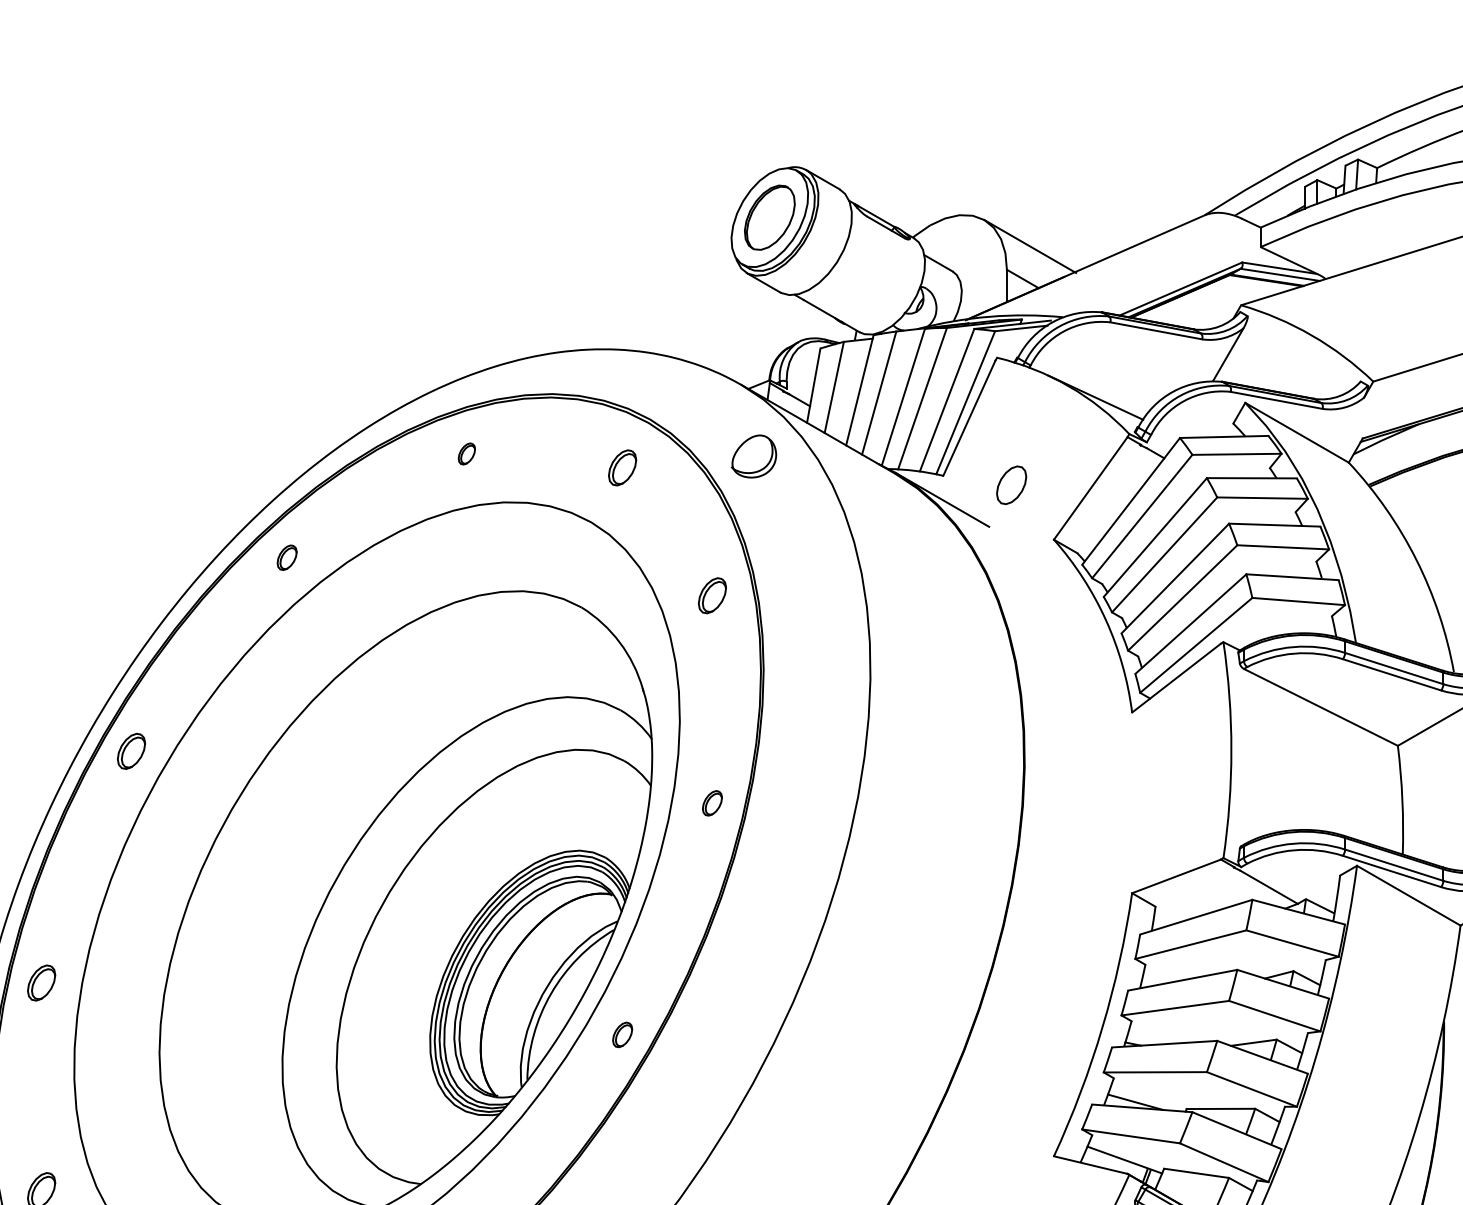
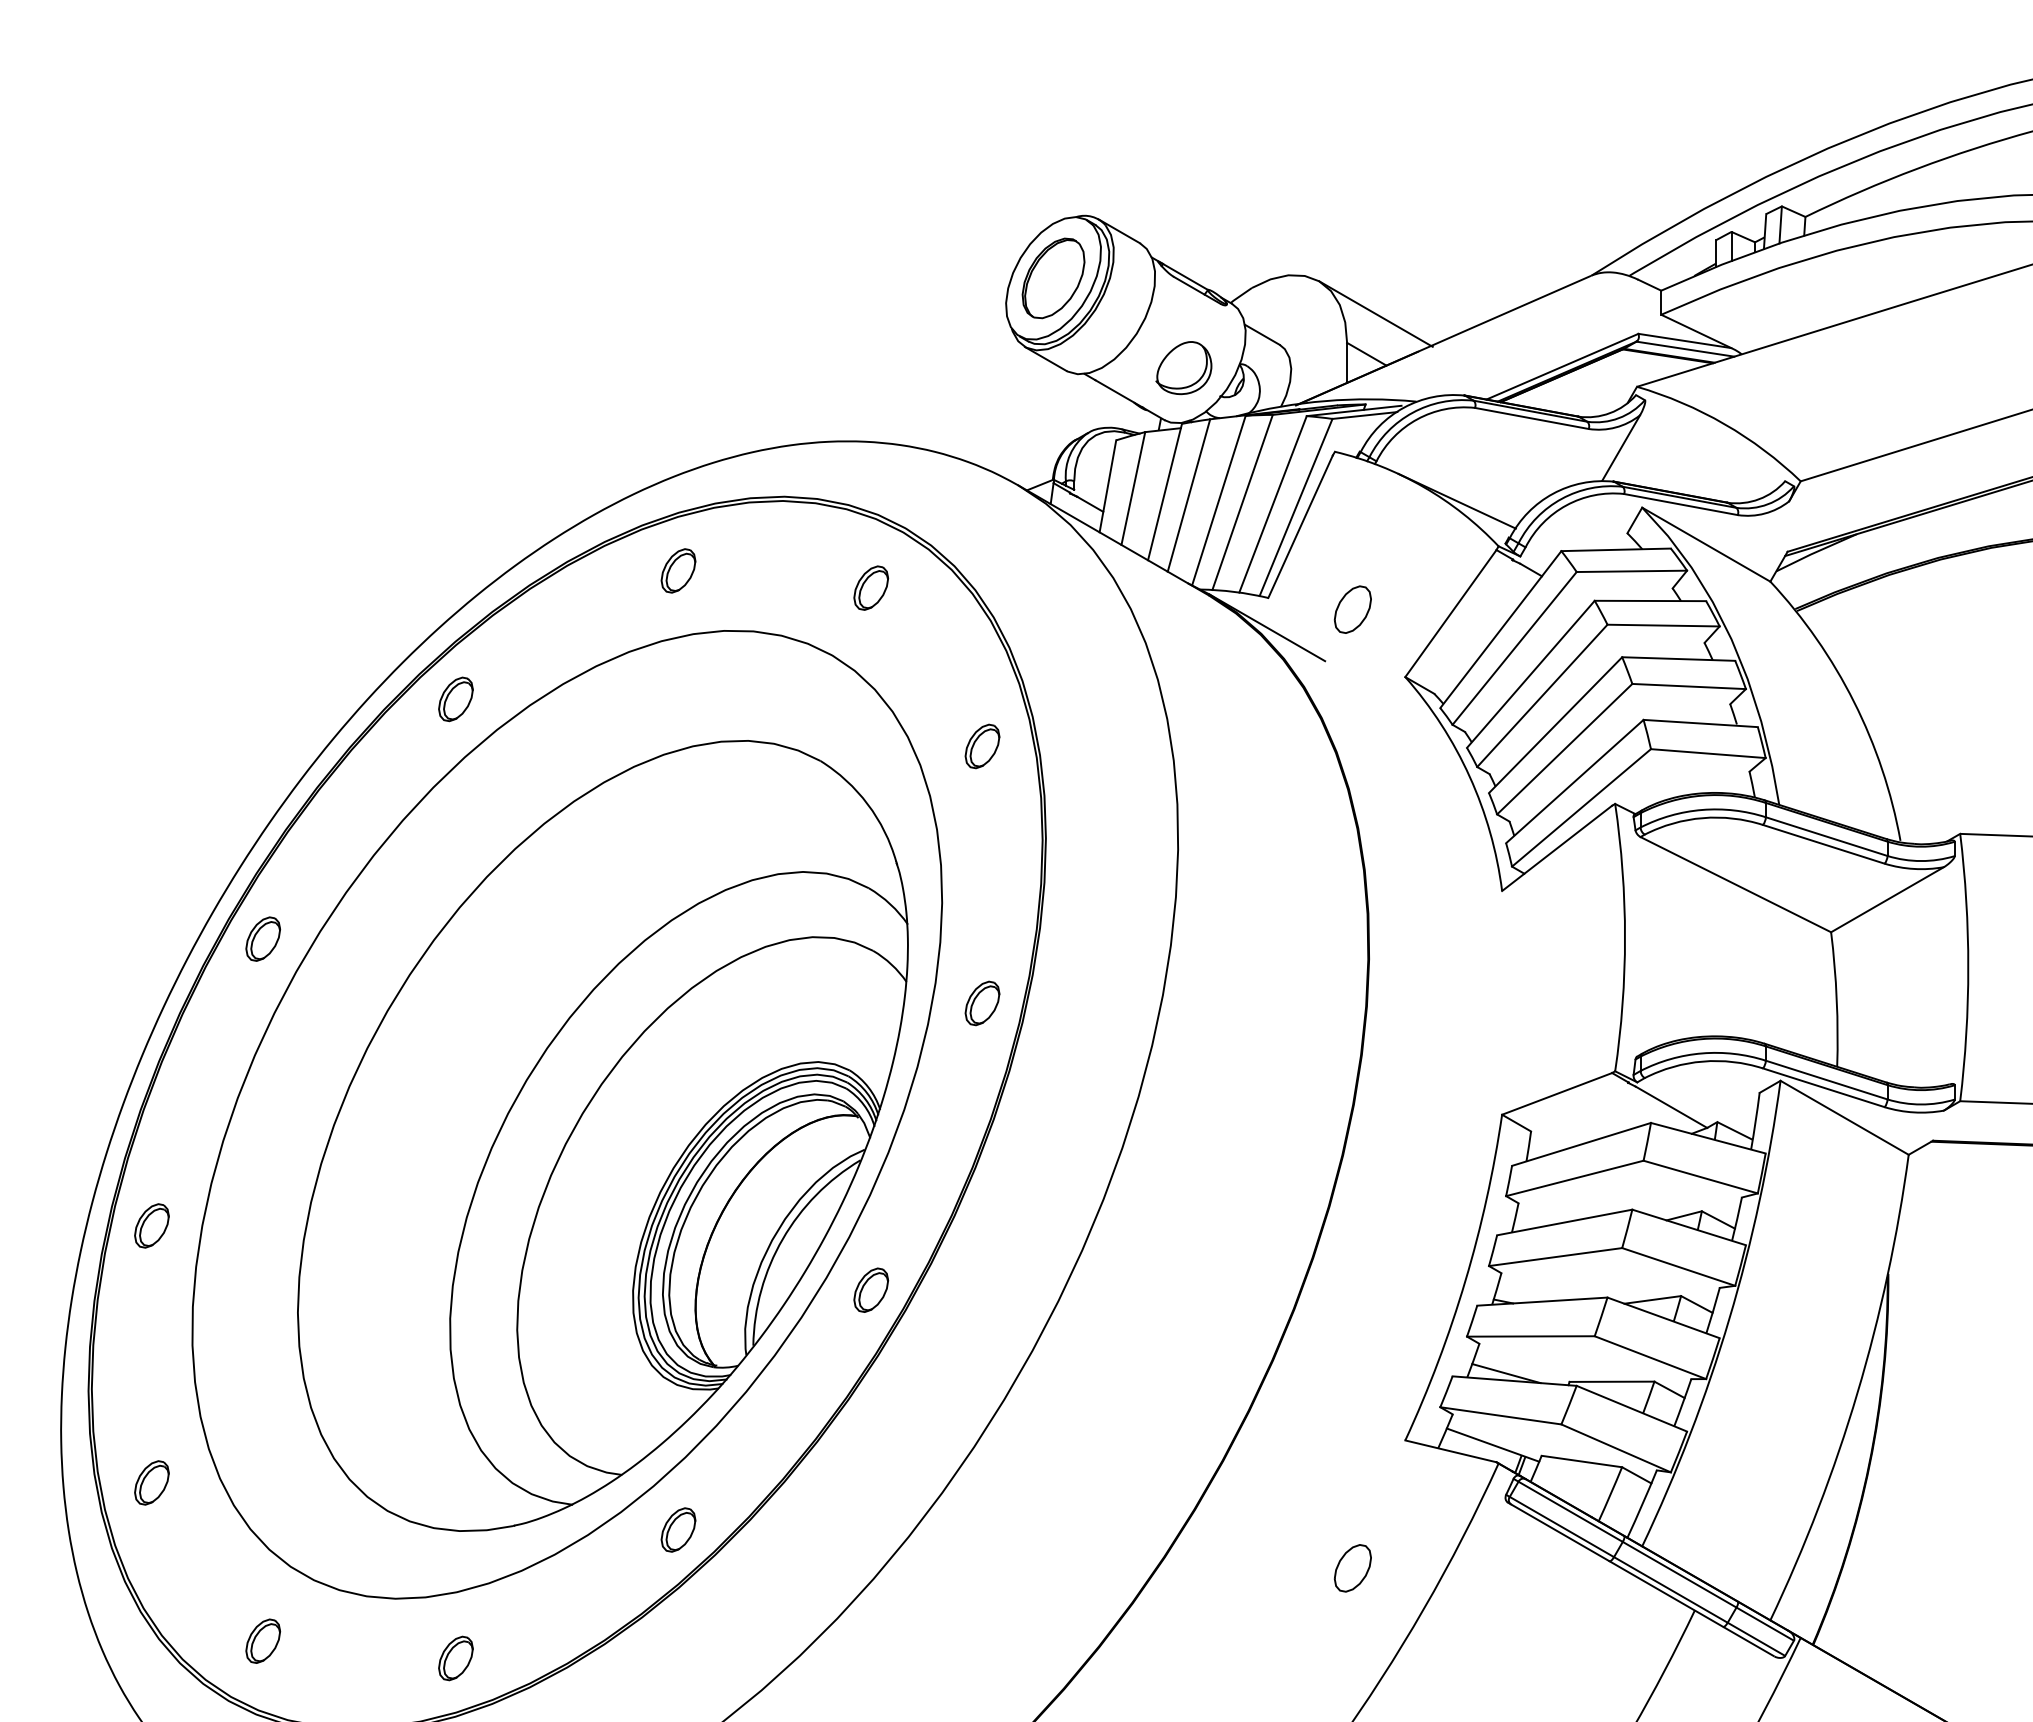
part: (466, 453) -> (678, 570), size x1.67
part: (753, 456) -> (1183, 368), moved
part: (286, 557) -> (455, 699), size x1.43
part: (712, 803) -> (982, 1003), size x1.43
part: (622, 1034) -> (871, 1289), size x1.43

